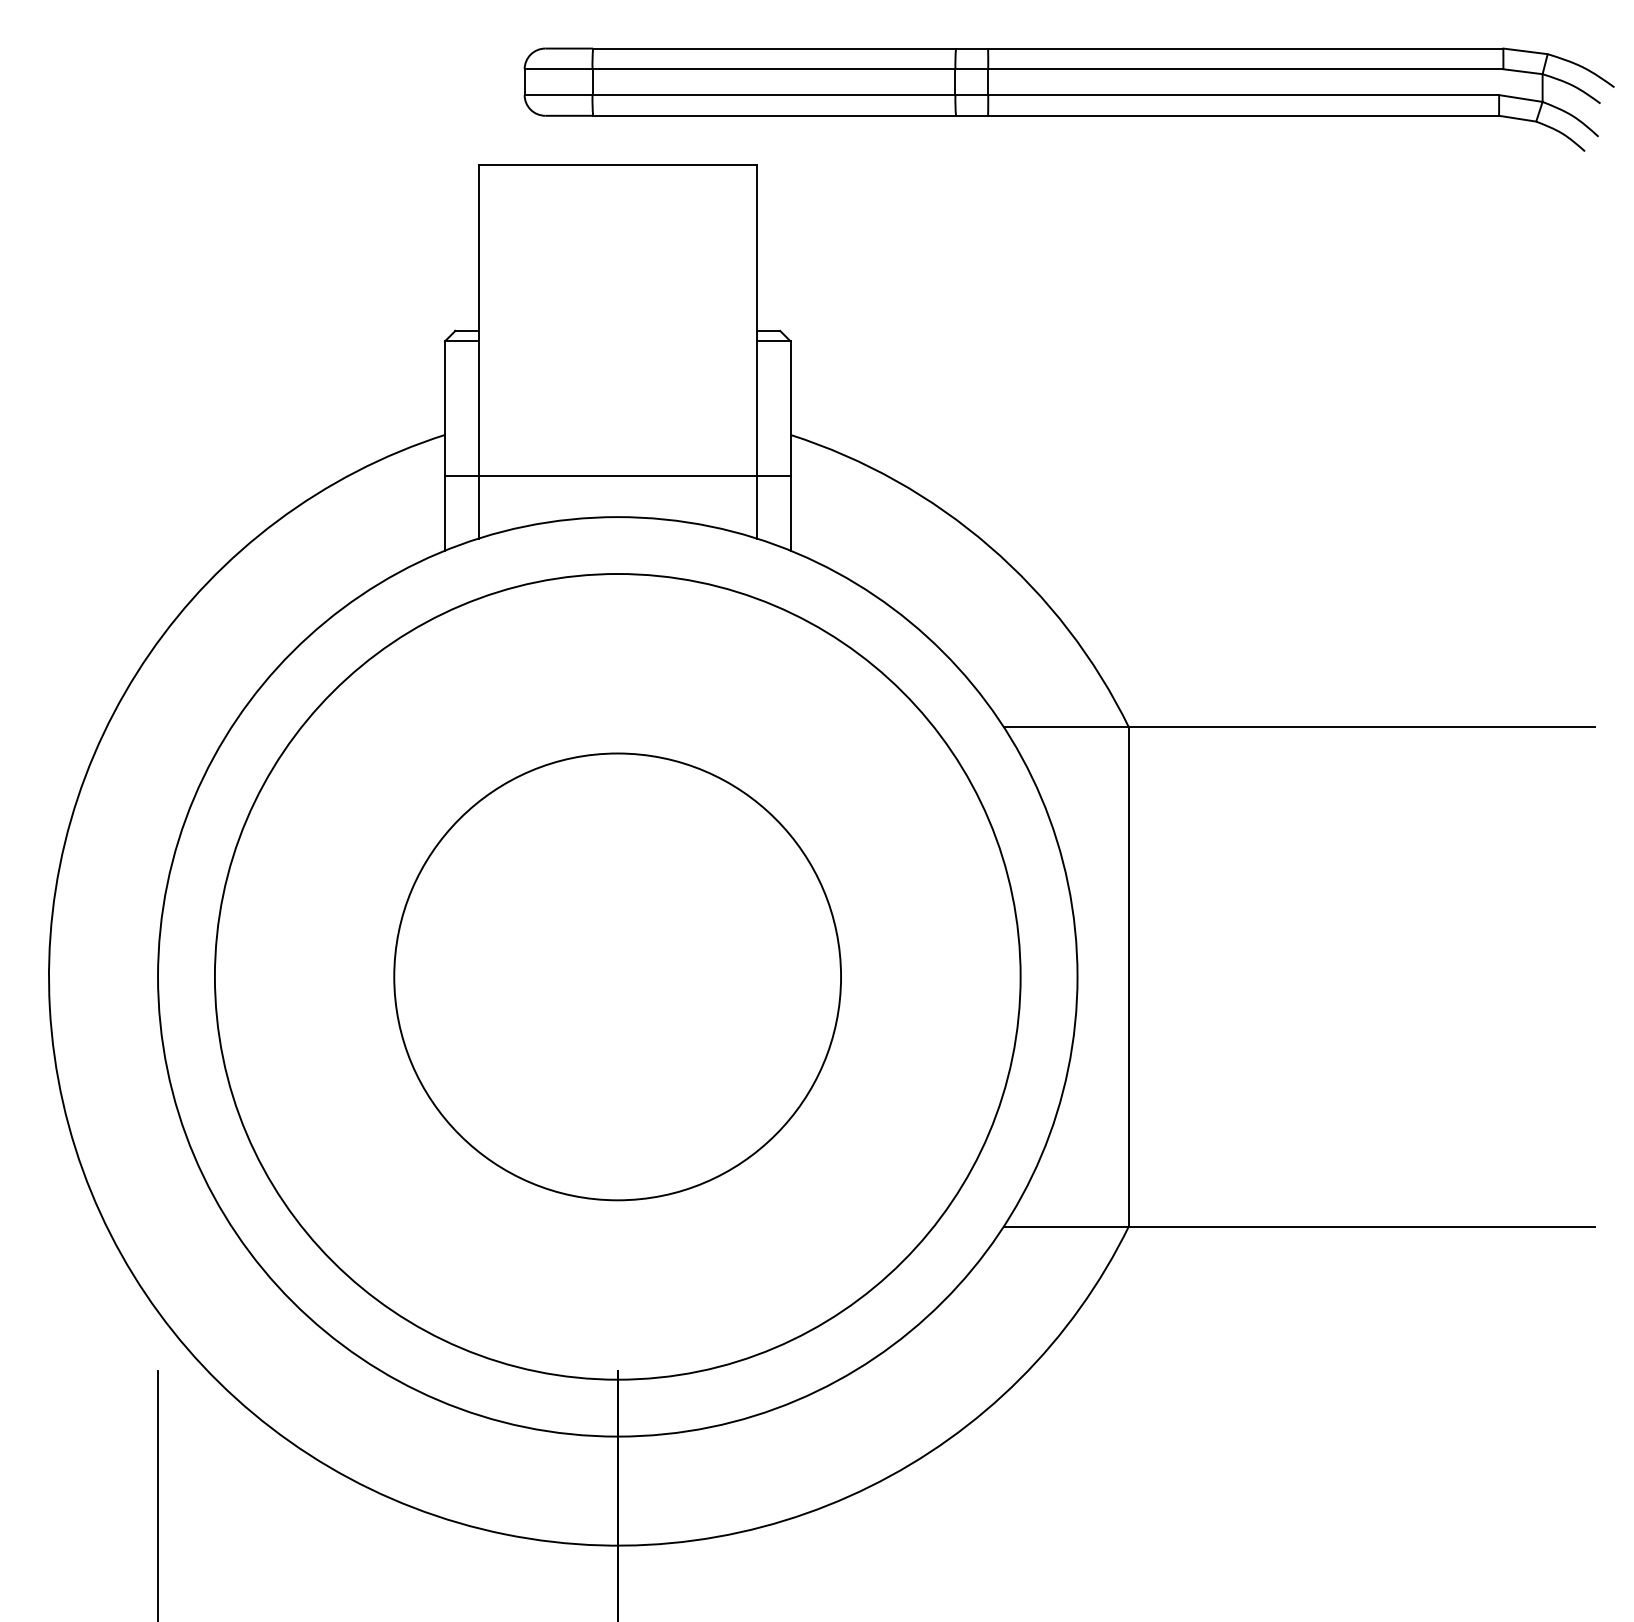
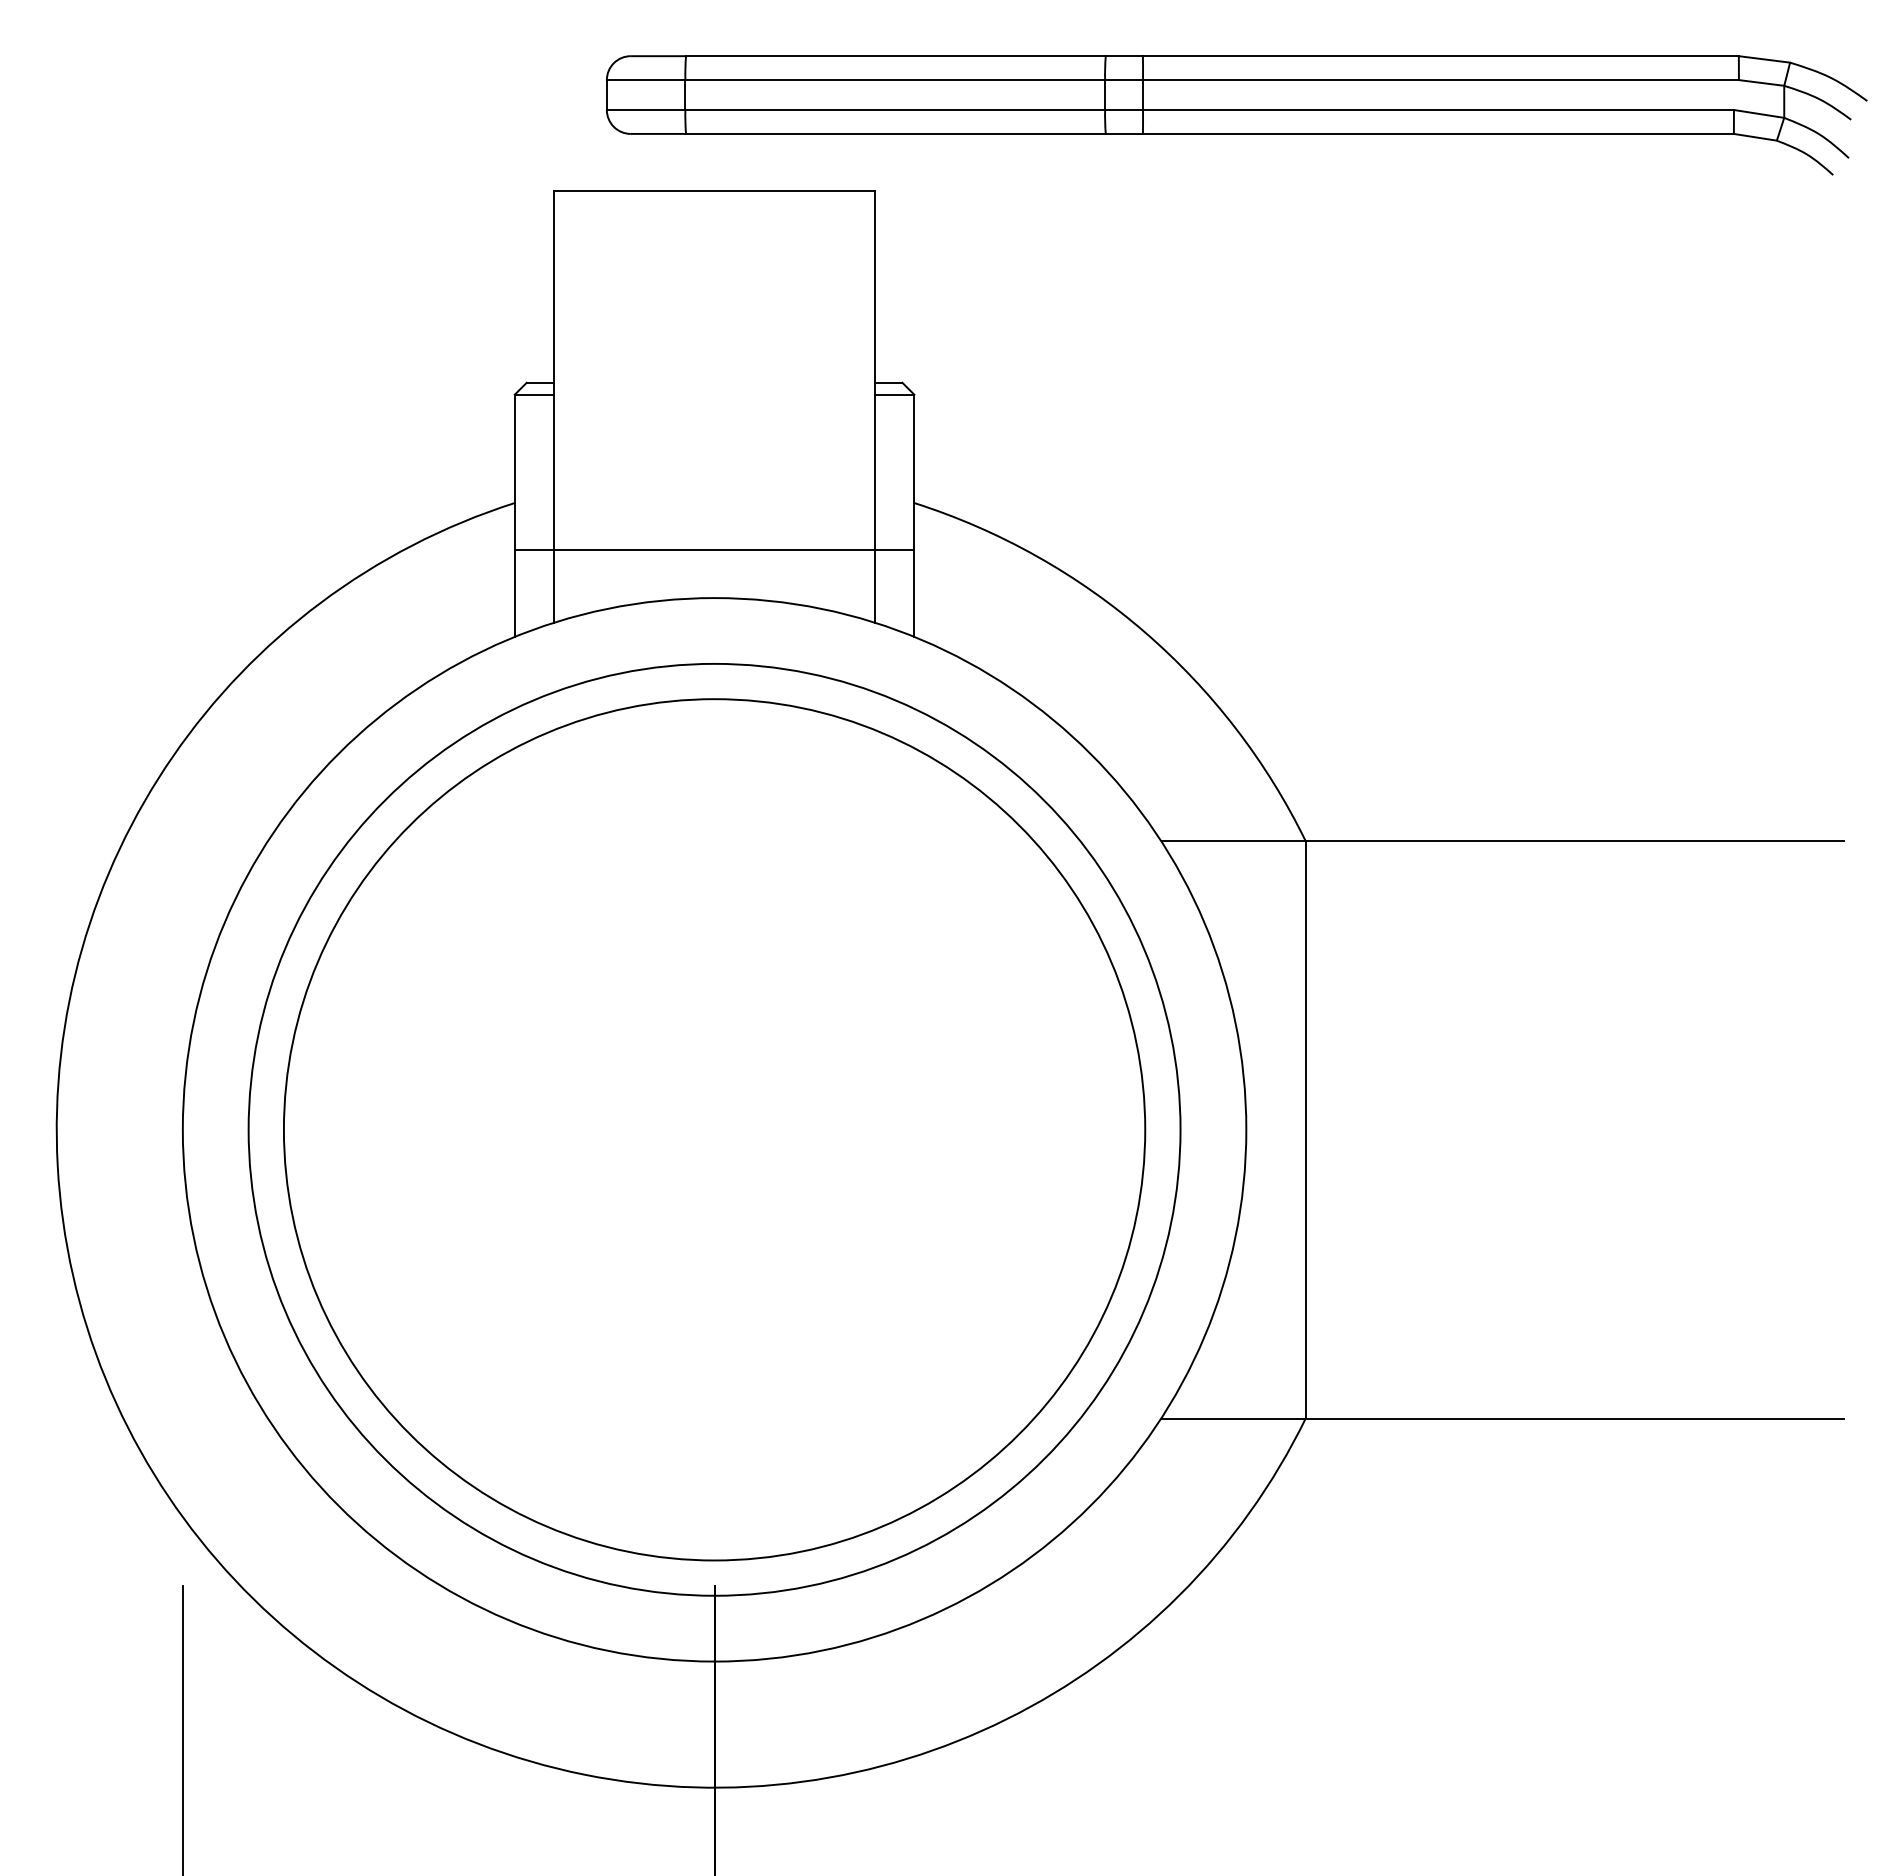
circle: (617, 976) -> (714, 1129), size x1.67

